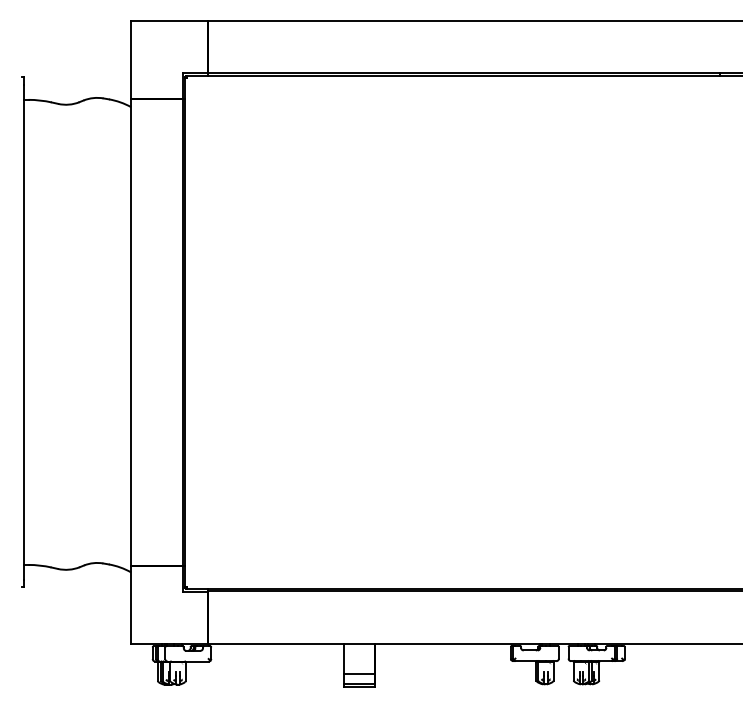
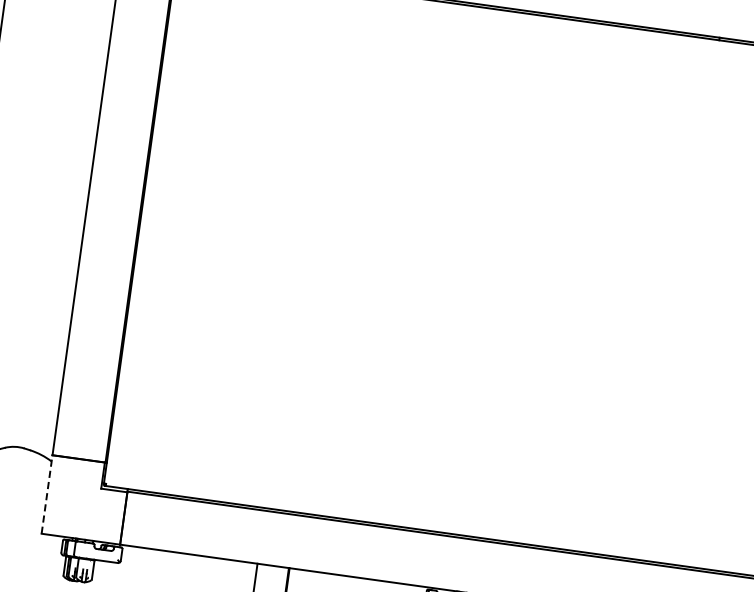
line: (131, 604) -> (47, 494), solid -> dashed

